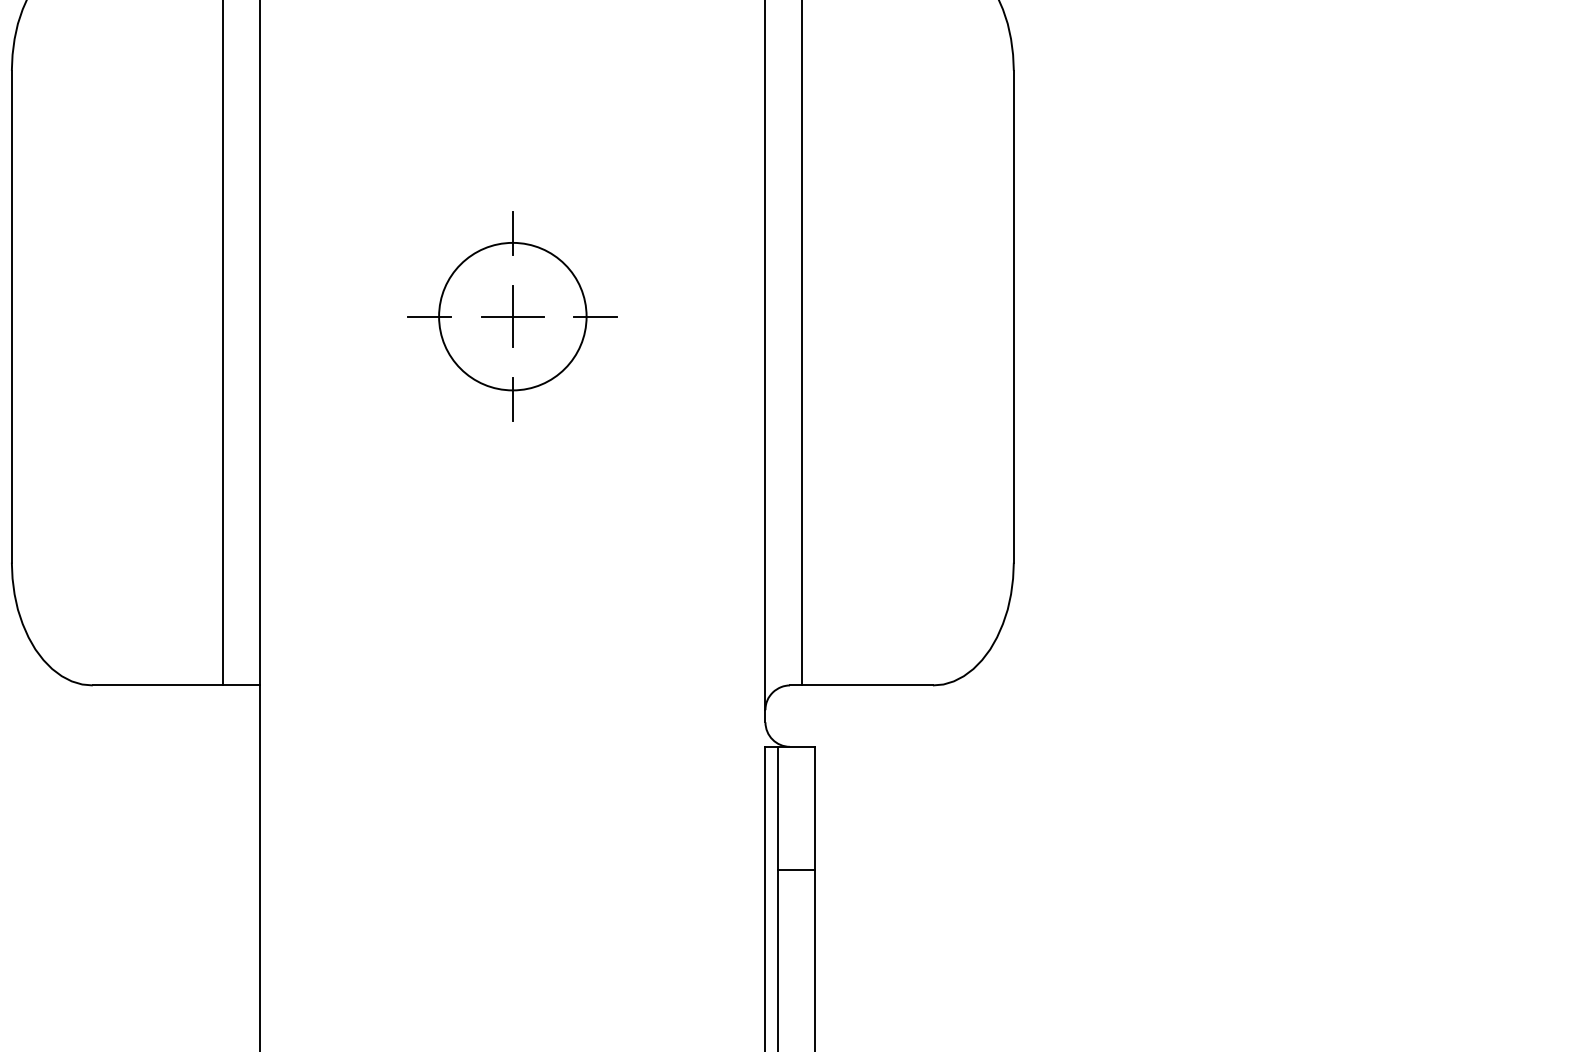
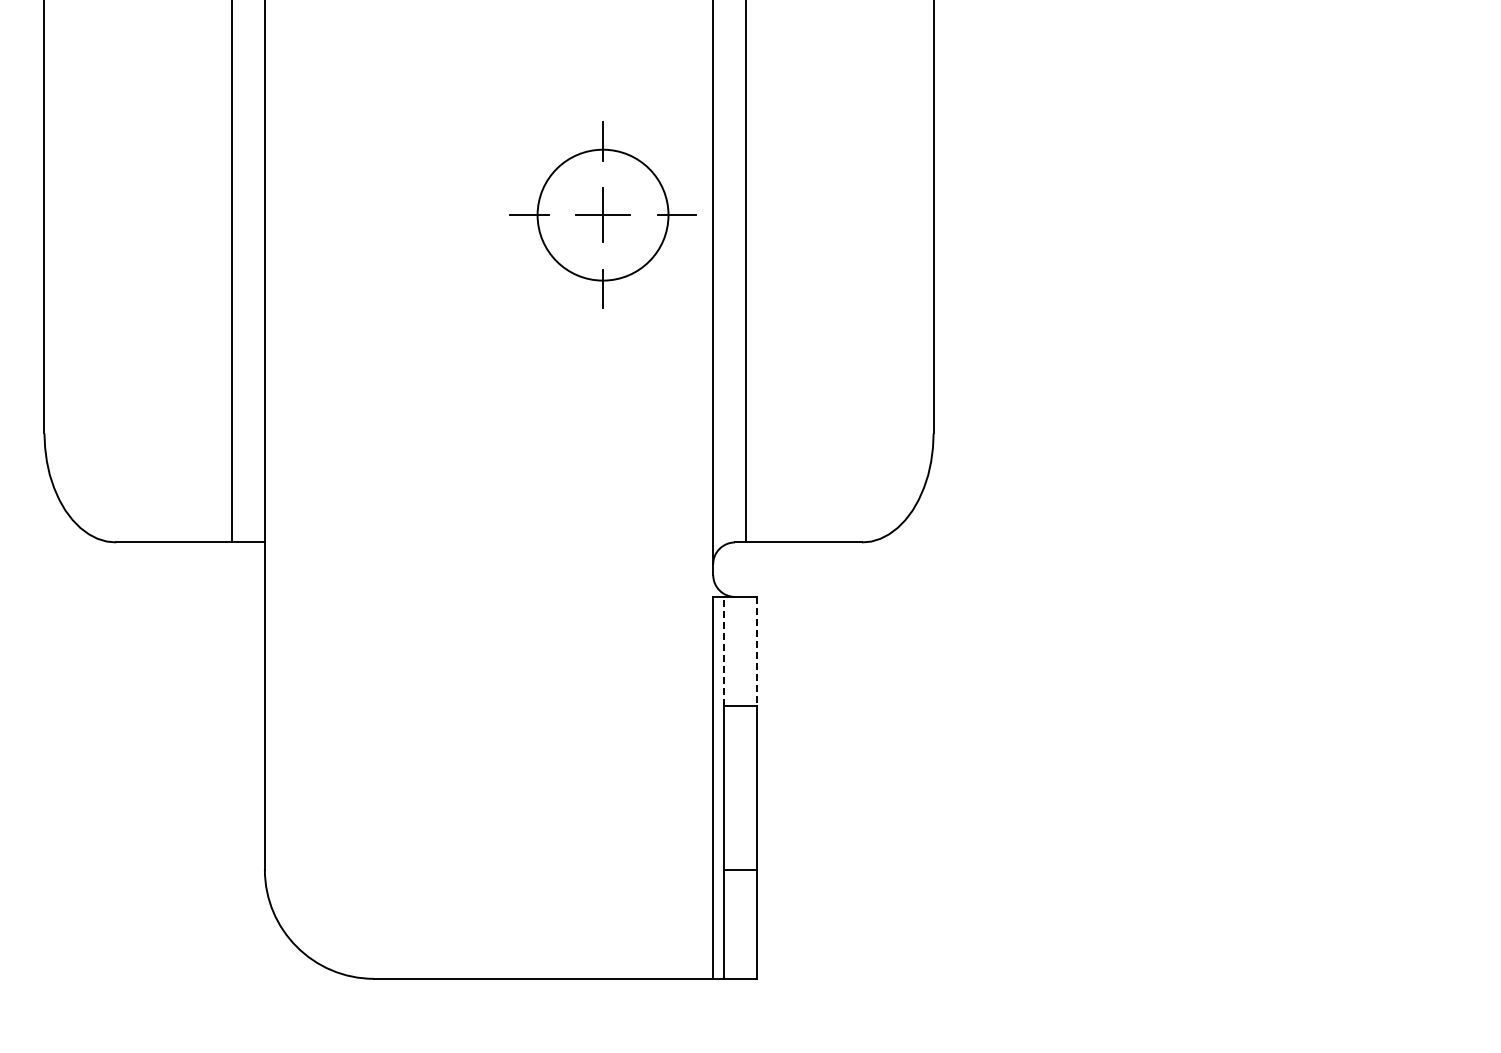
part: (512, 315) -> (602, 214), moved
line: (778, 808) -> (724, 651), solid -> dashed
line: (814, 809) -> (756, 652), solid -> dashed

